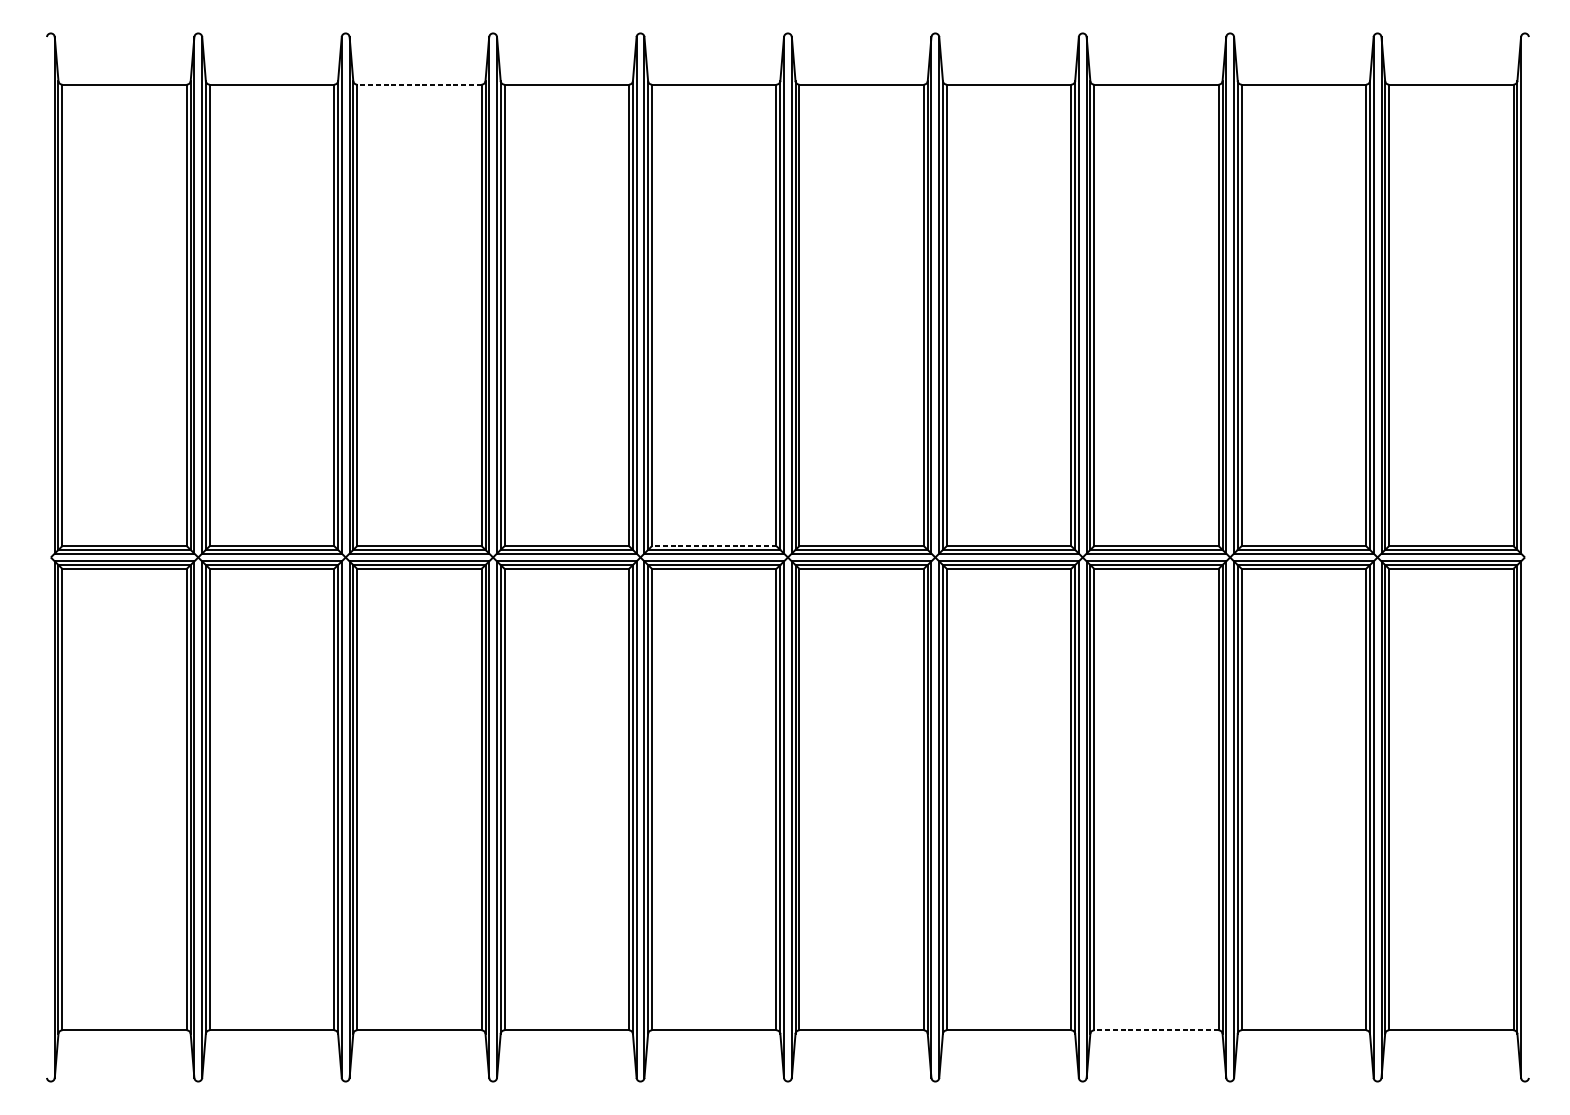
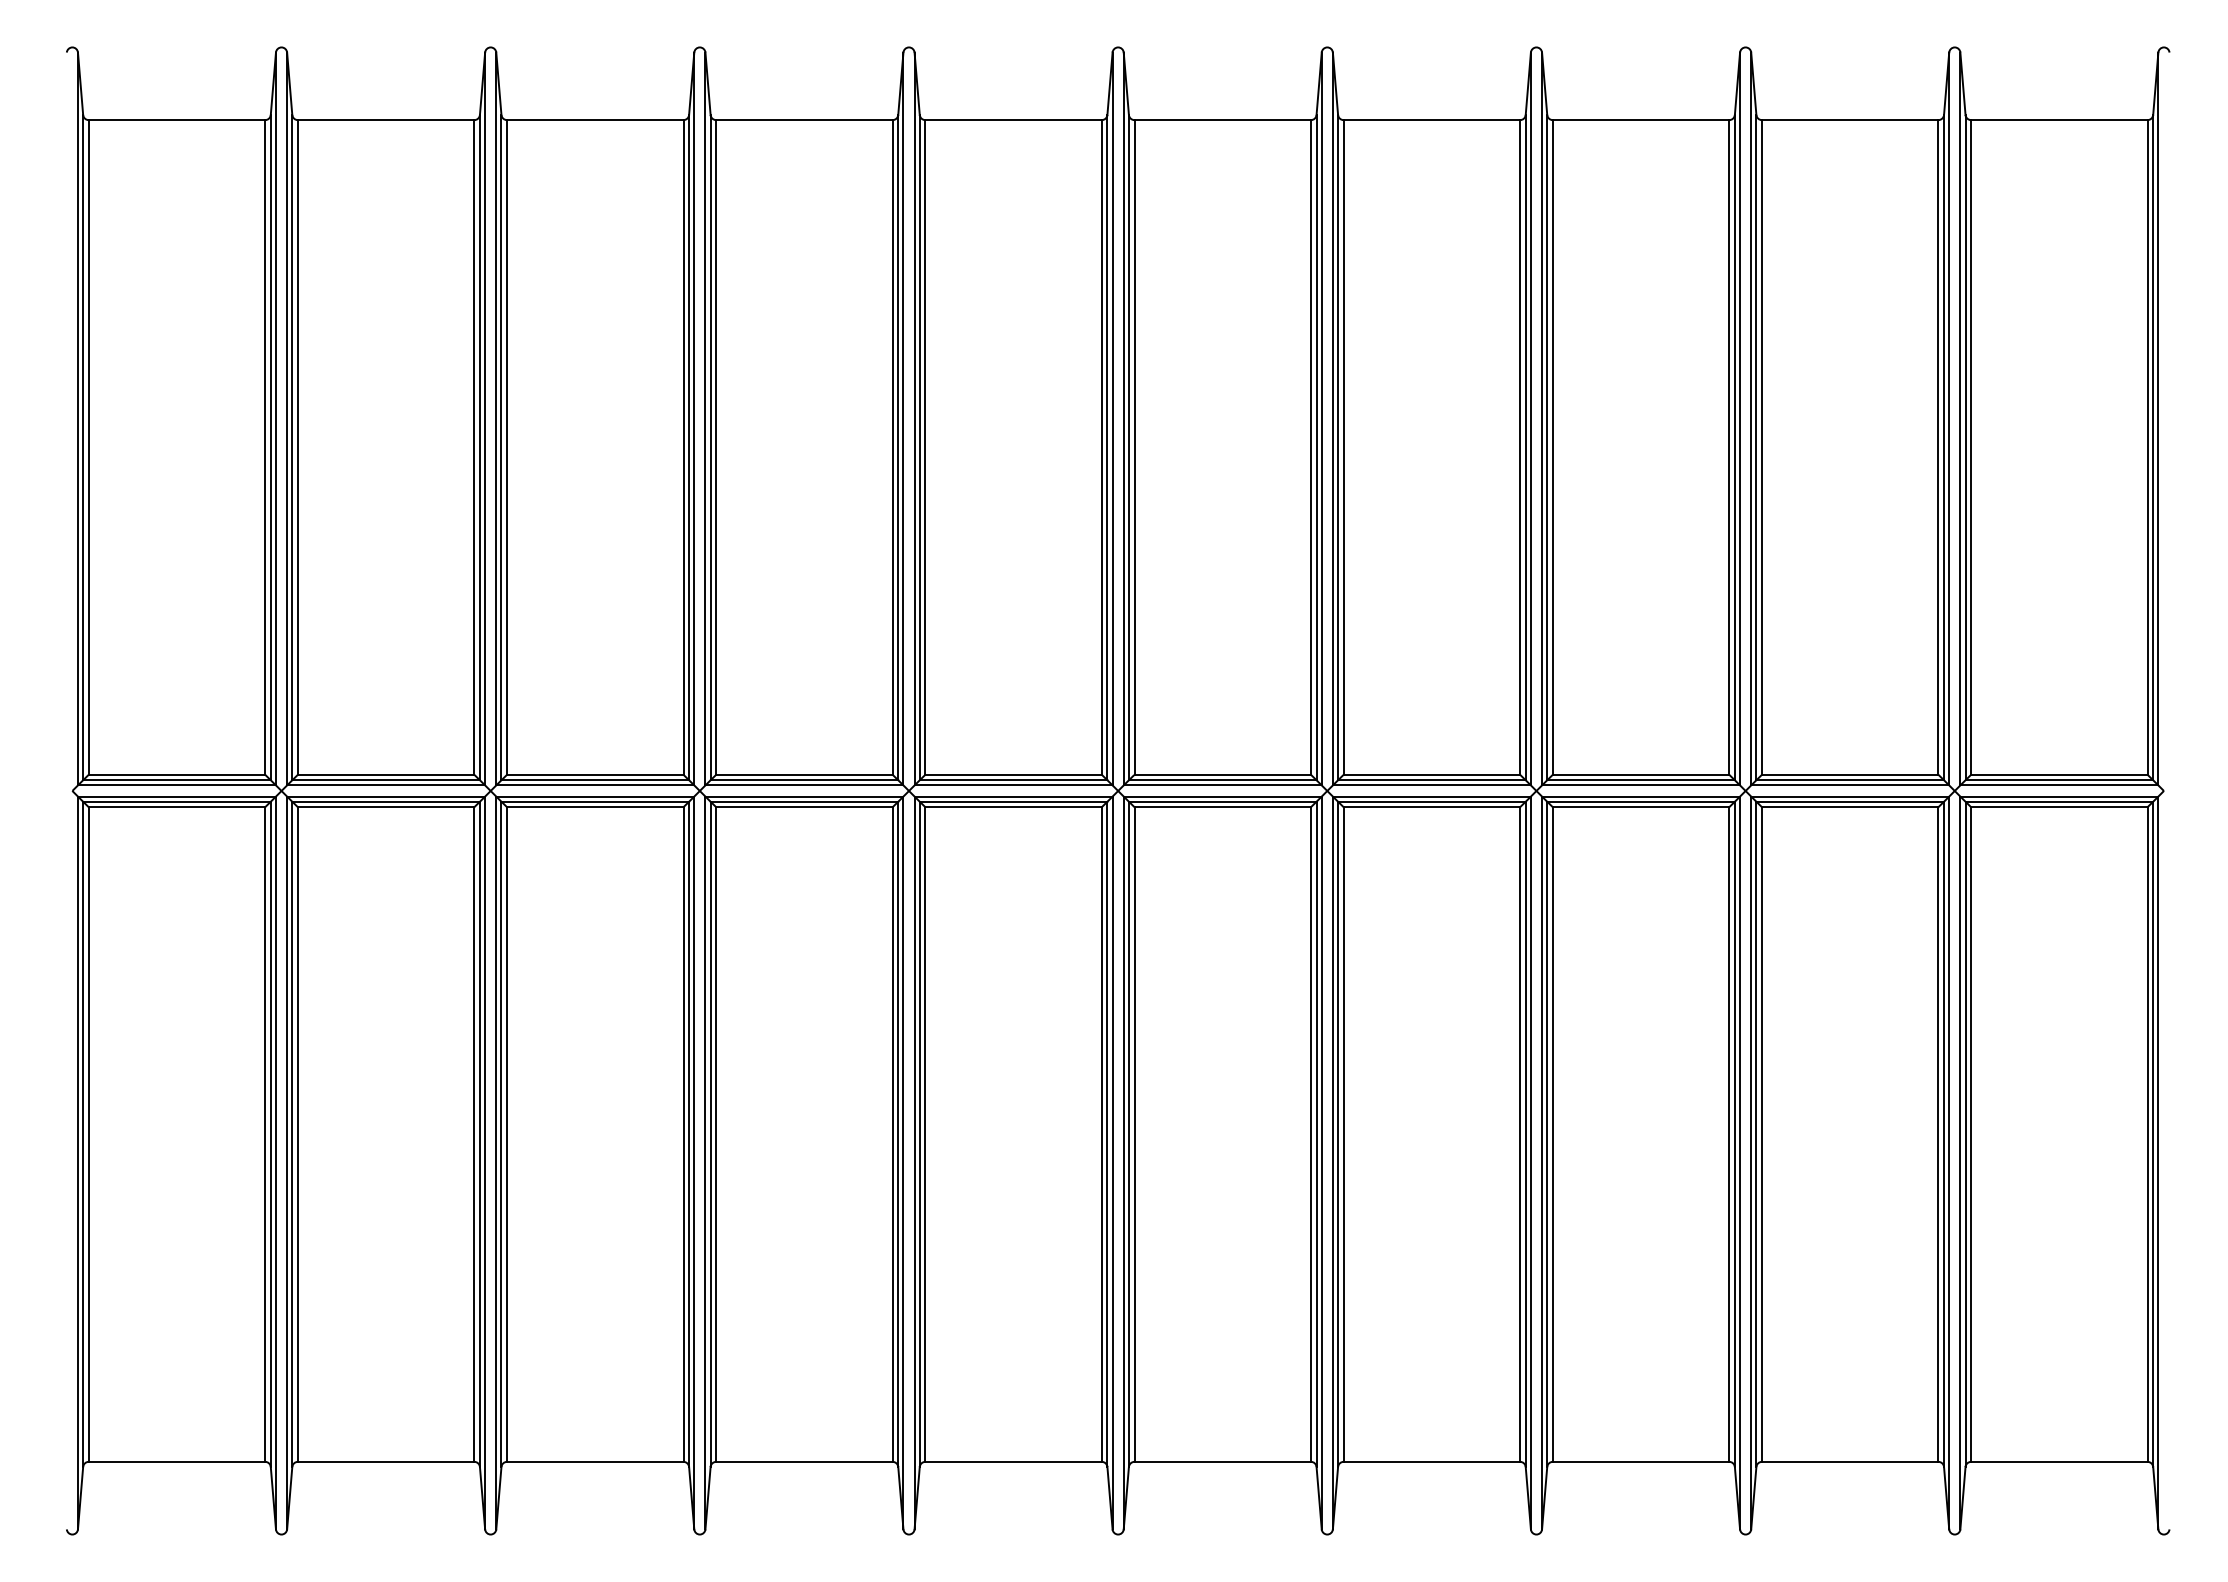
line: (418, 84) -> (594, 120), dashed -> solid
line: (714, 545) -> (1013, 774), dashed -> solid
line: (1156, 1030) -> (1640, 1461), dashed -> solid

